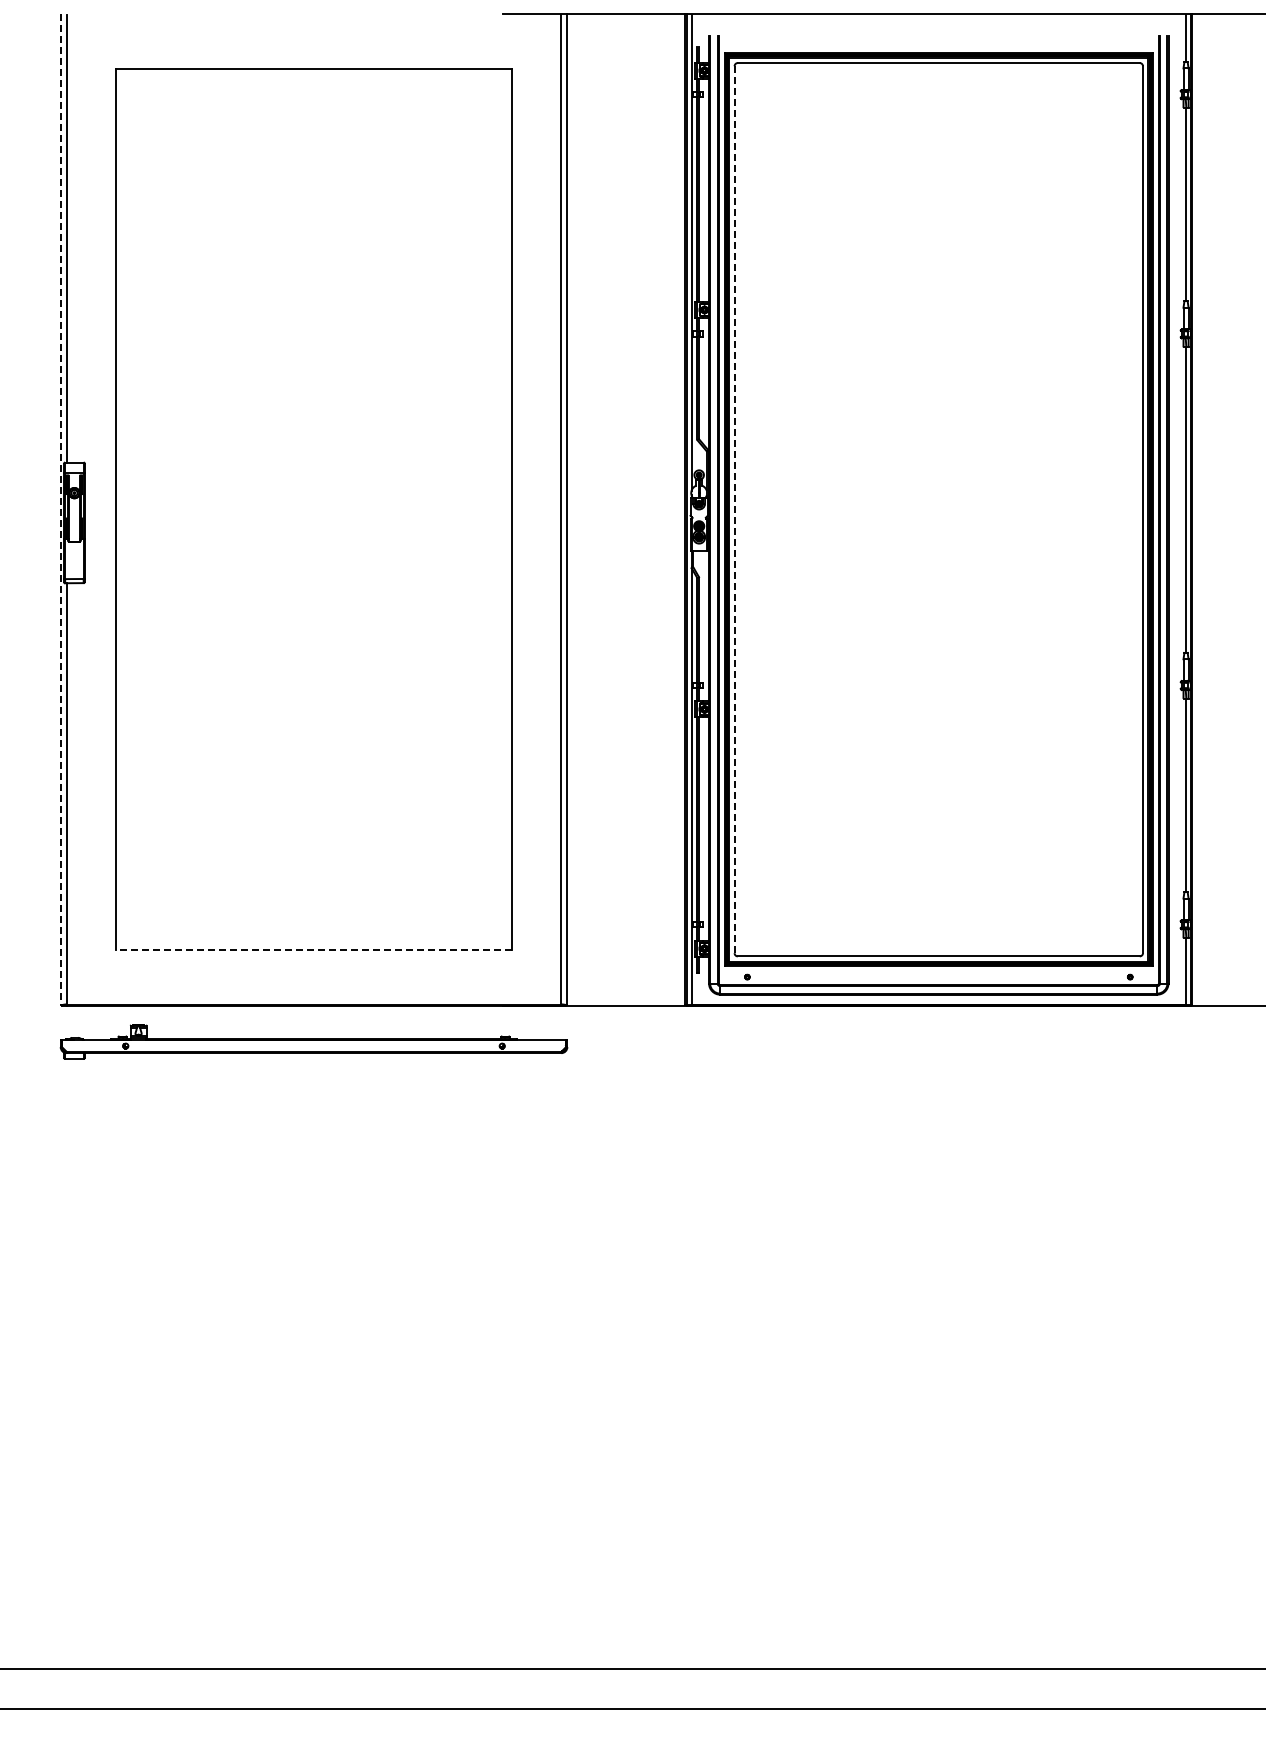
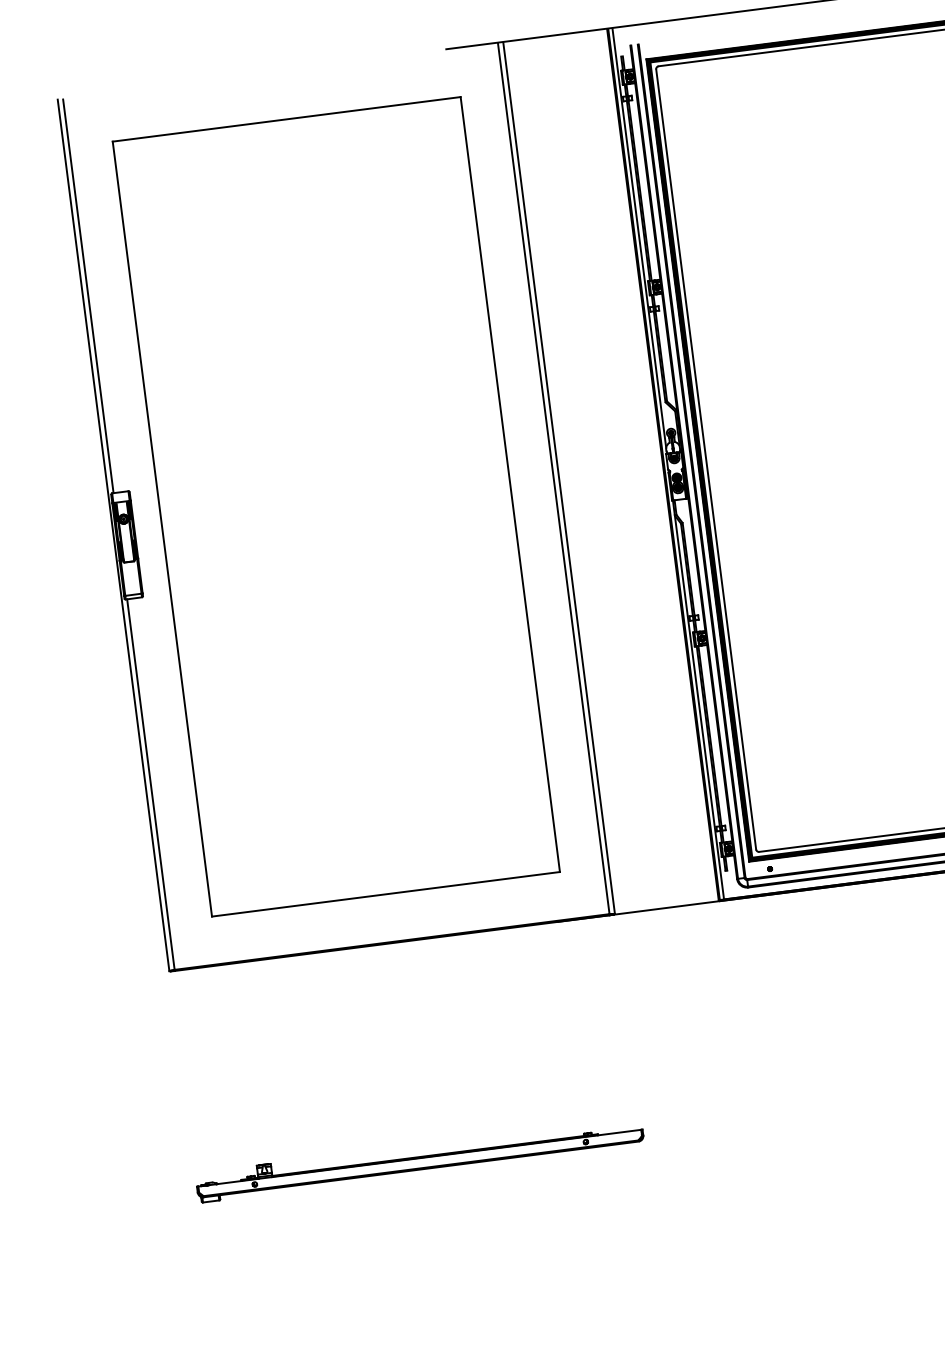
line: (60, 510) -> (113, 536), dashed -> solid
line: (734, 510) -> (706, 460), dashed -> solid
line: (314, 950) -> (386, 894), dashed -> solid
part: (313, 1041) -> (419, 1159), moved

